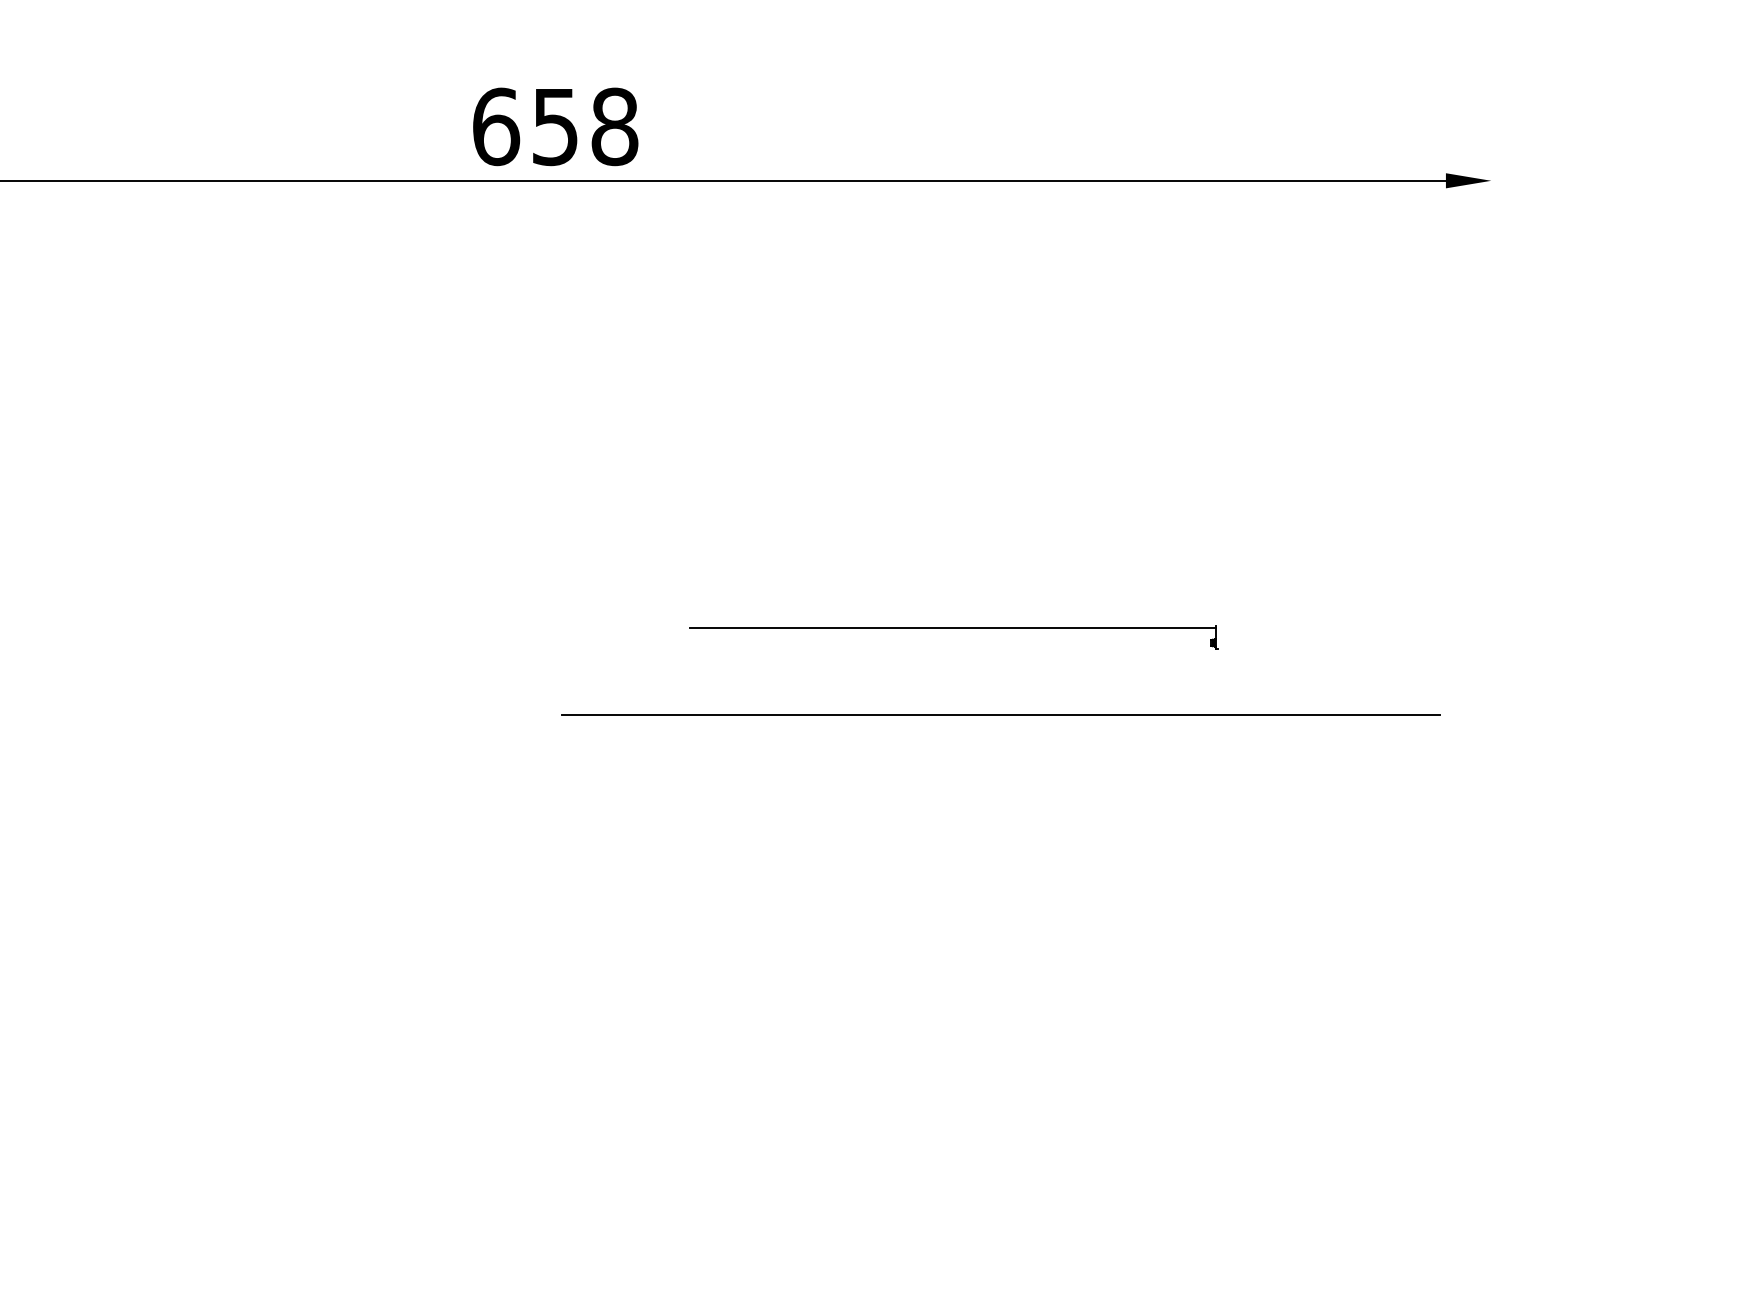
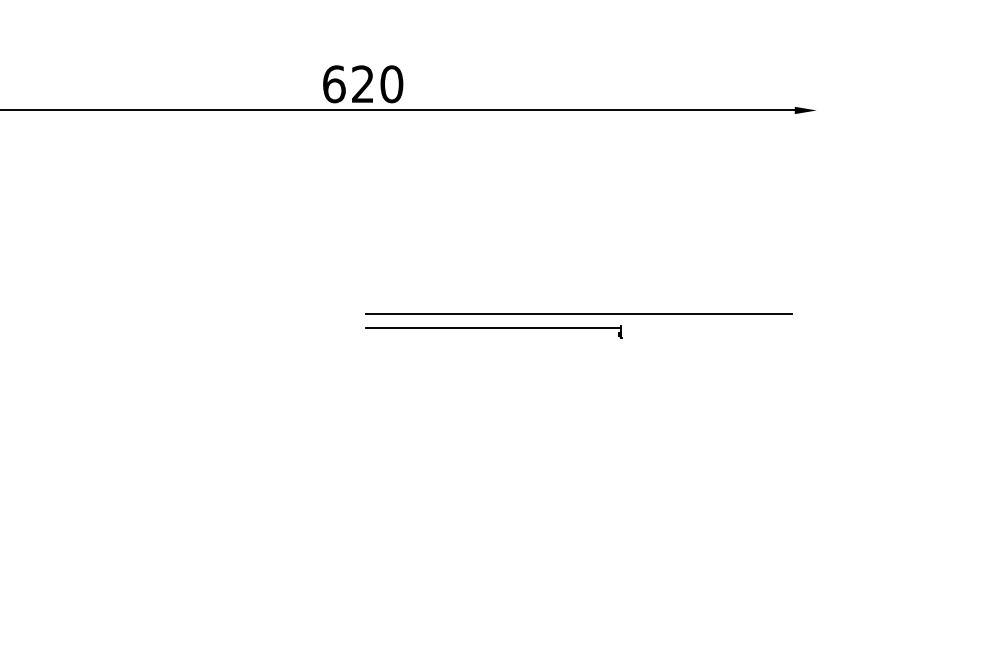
text: (585, 127) -> (377, 84), 658 -> 620
part: (952, 636) -> (493, 331), moved
line: (999, 712) -> (578, 313), moved

